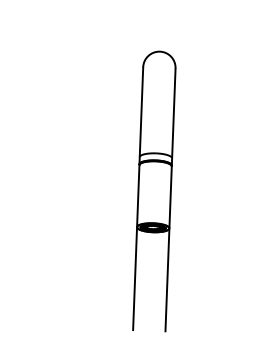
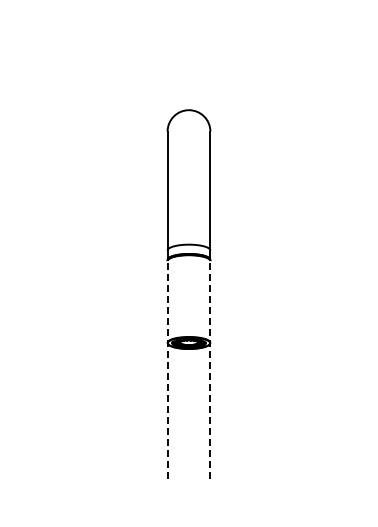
line: (136, 247) -> (167, 369), solid -> dashed
line: (168, 248) -> (210, 369), solid -> dashed

